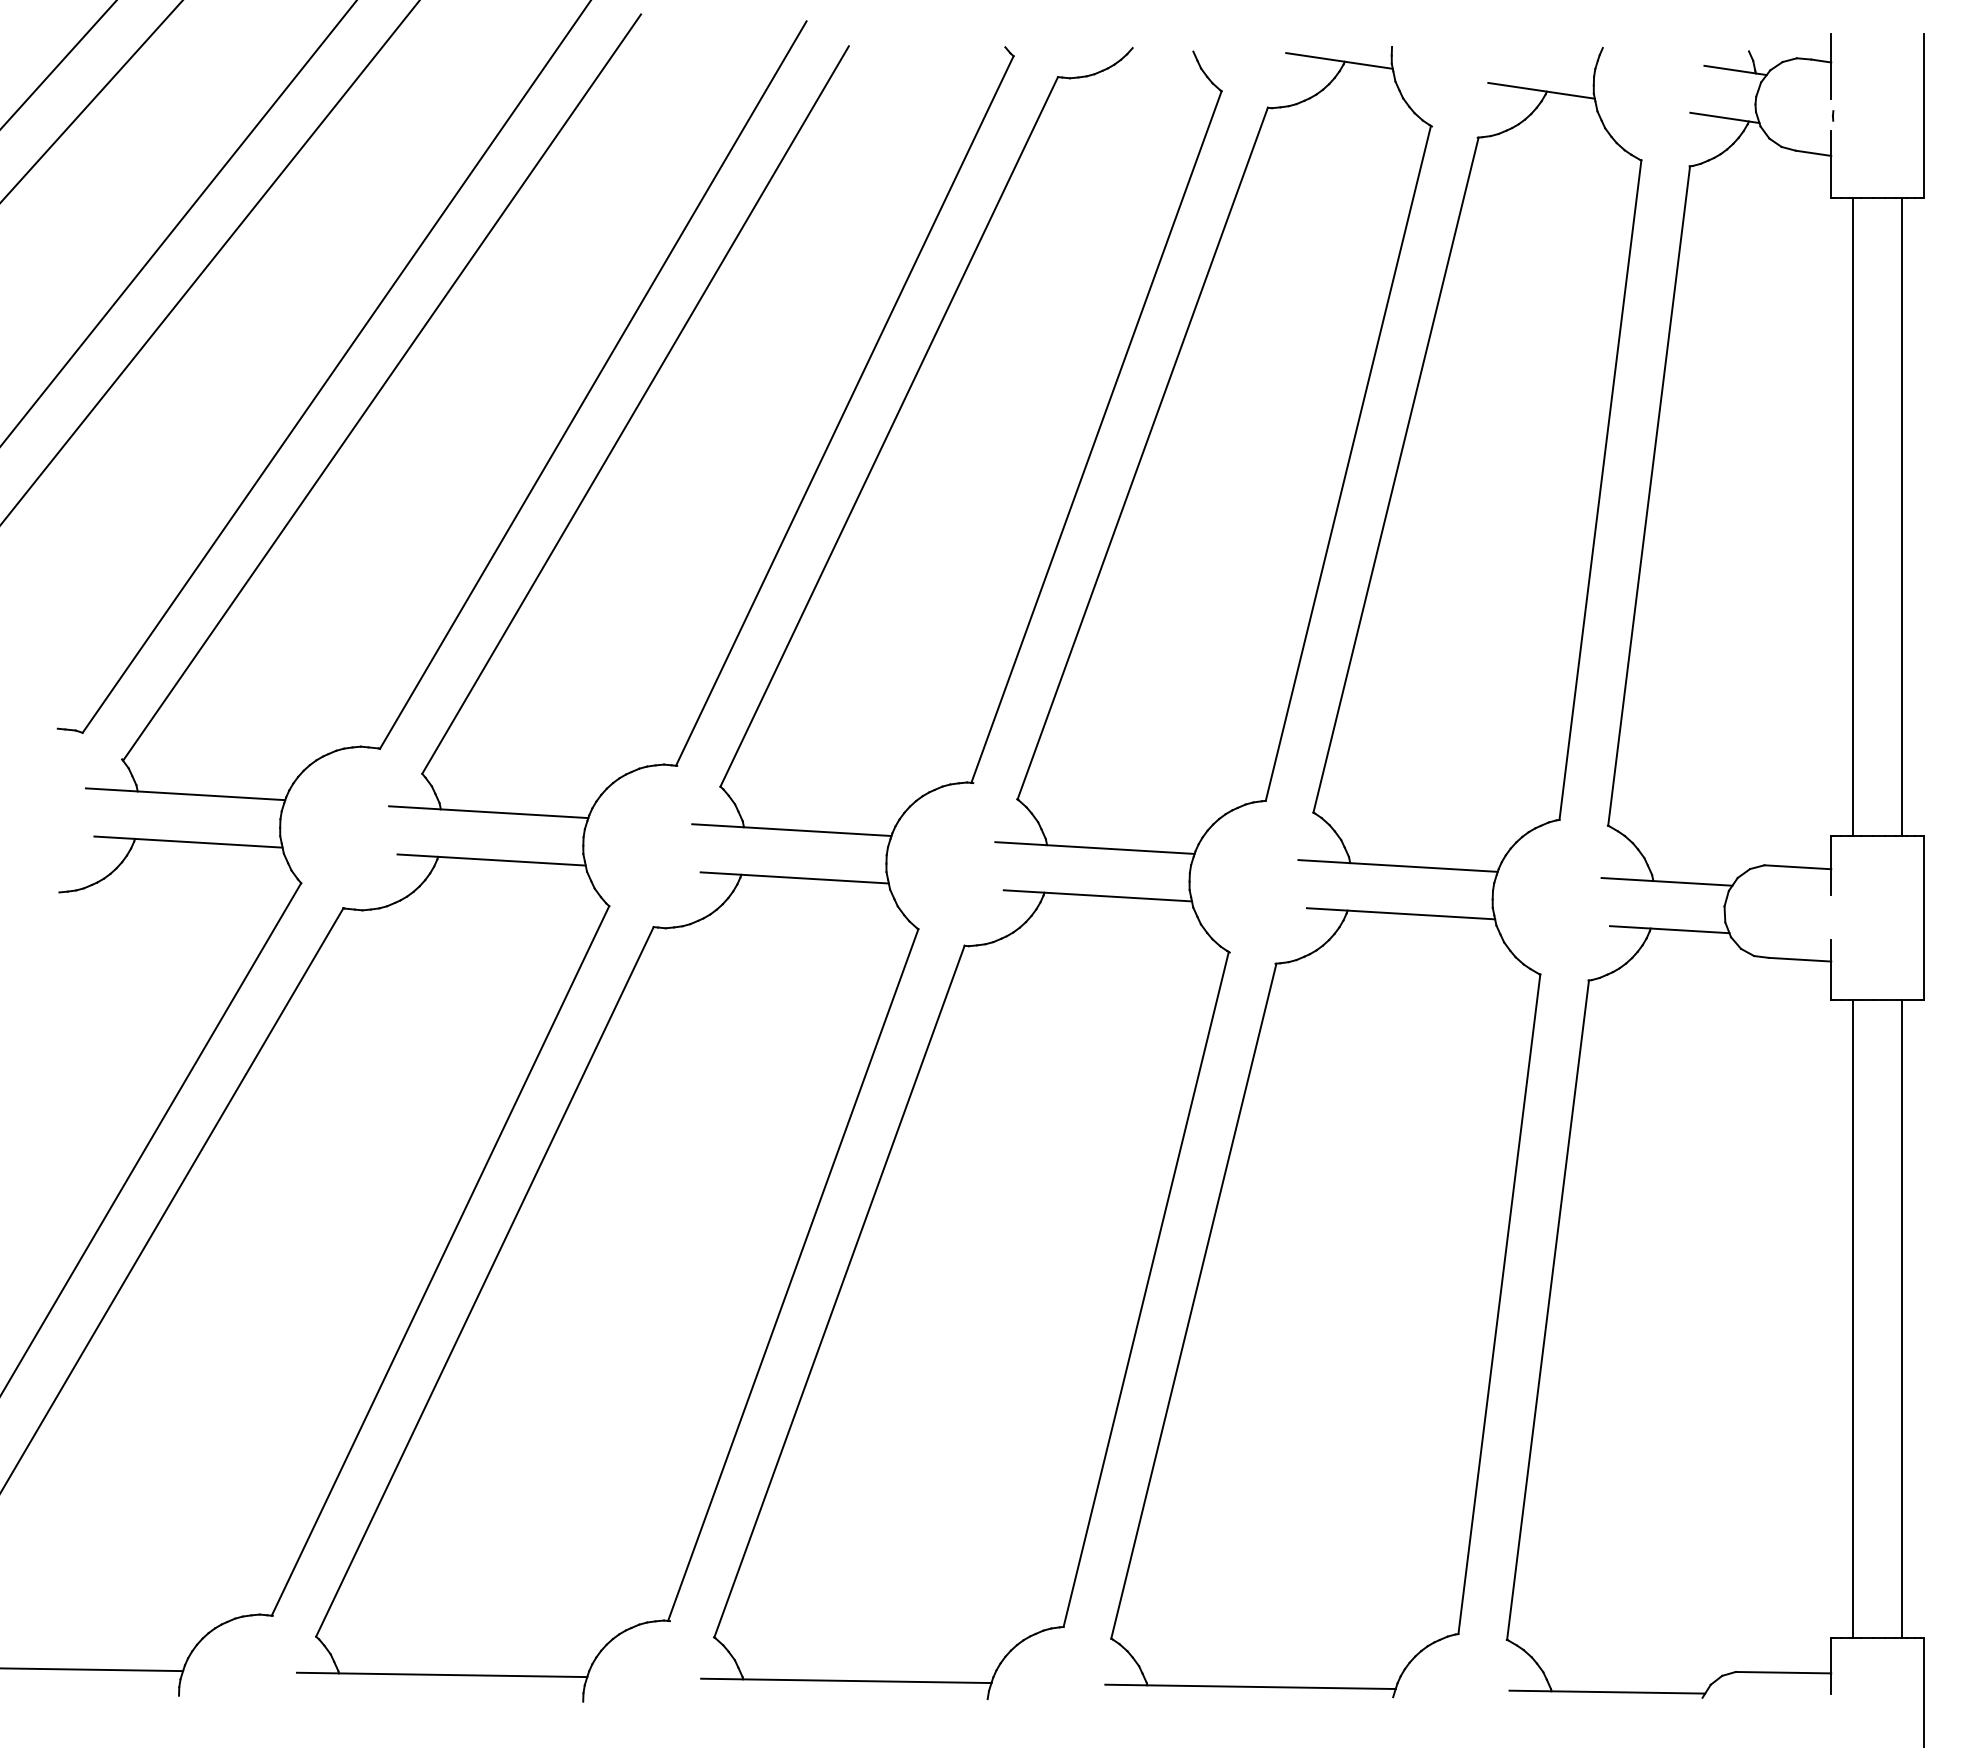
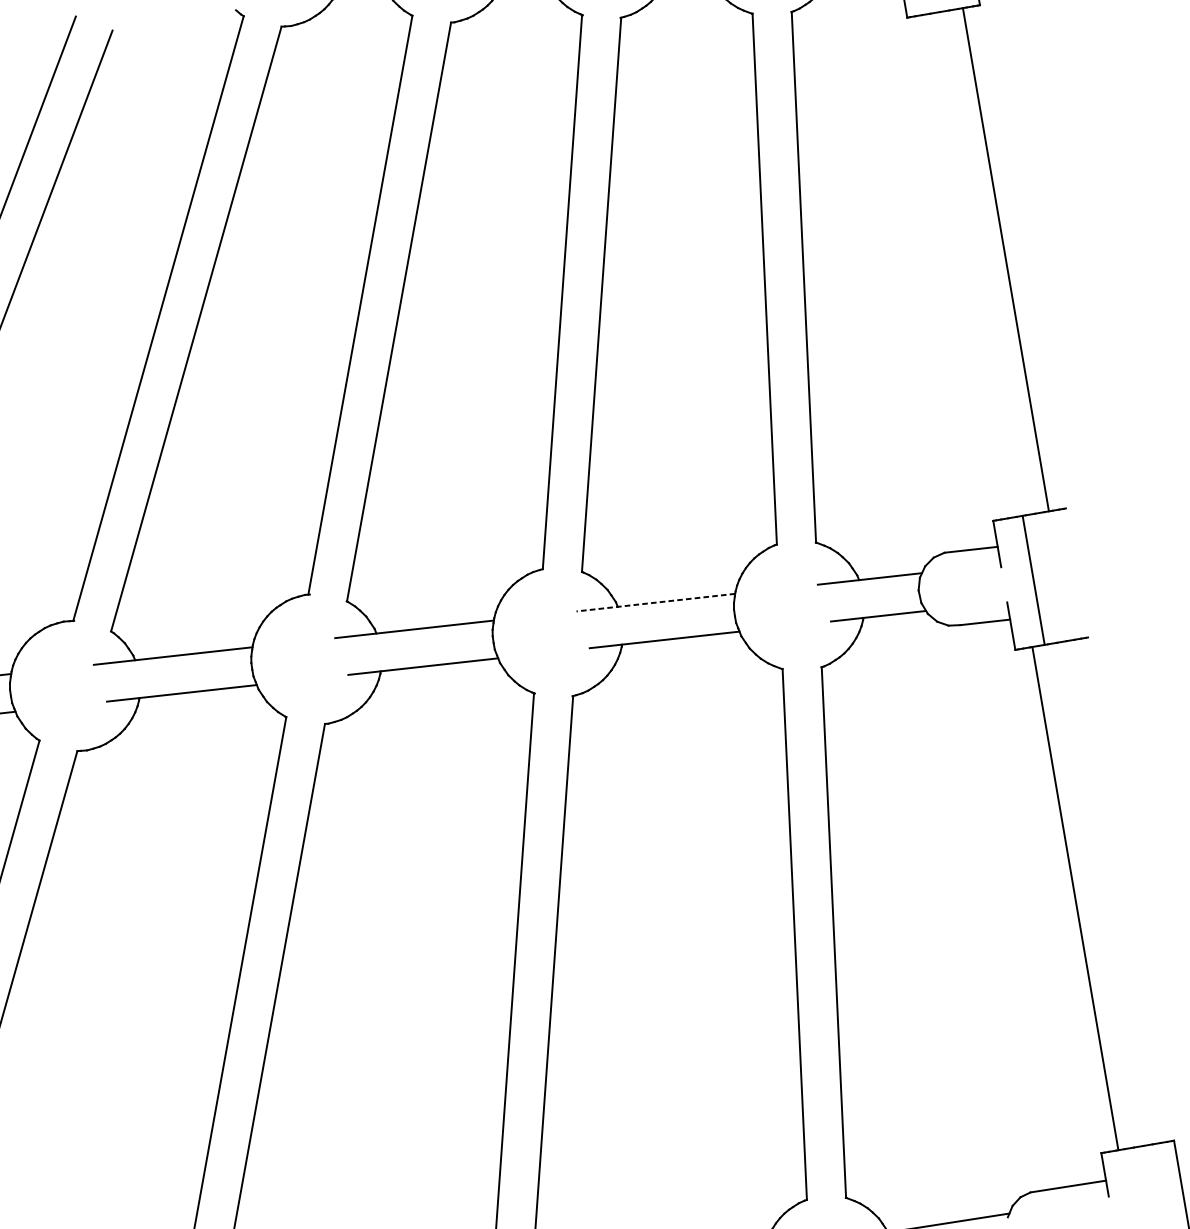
line: (1852, 516) -> (966, 265), removed
line: (1398, 865) -> (656, 602), solid -> dashed
line: (1923, 918) -> (1033, 580), moved
line: (1901, 1319) -> (1113, 892), removed

